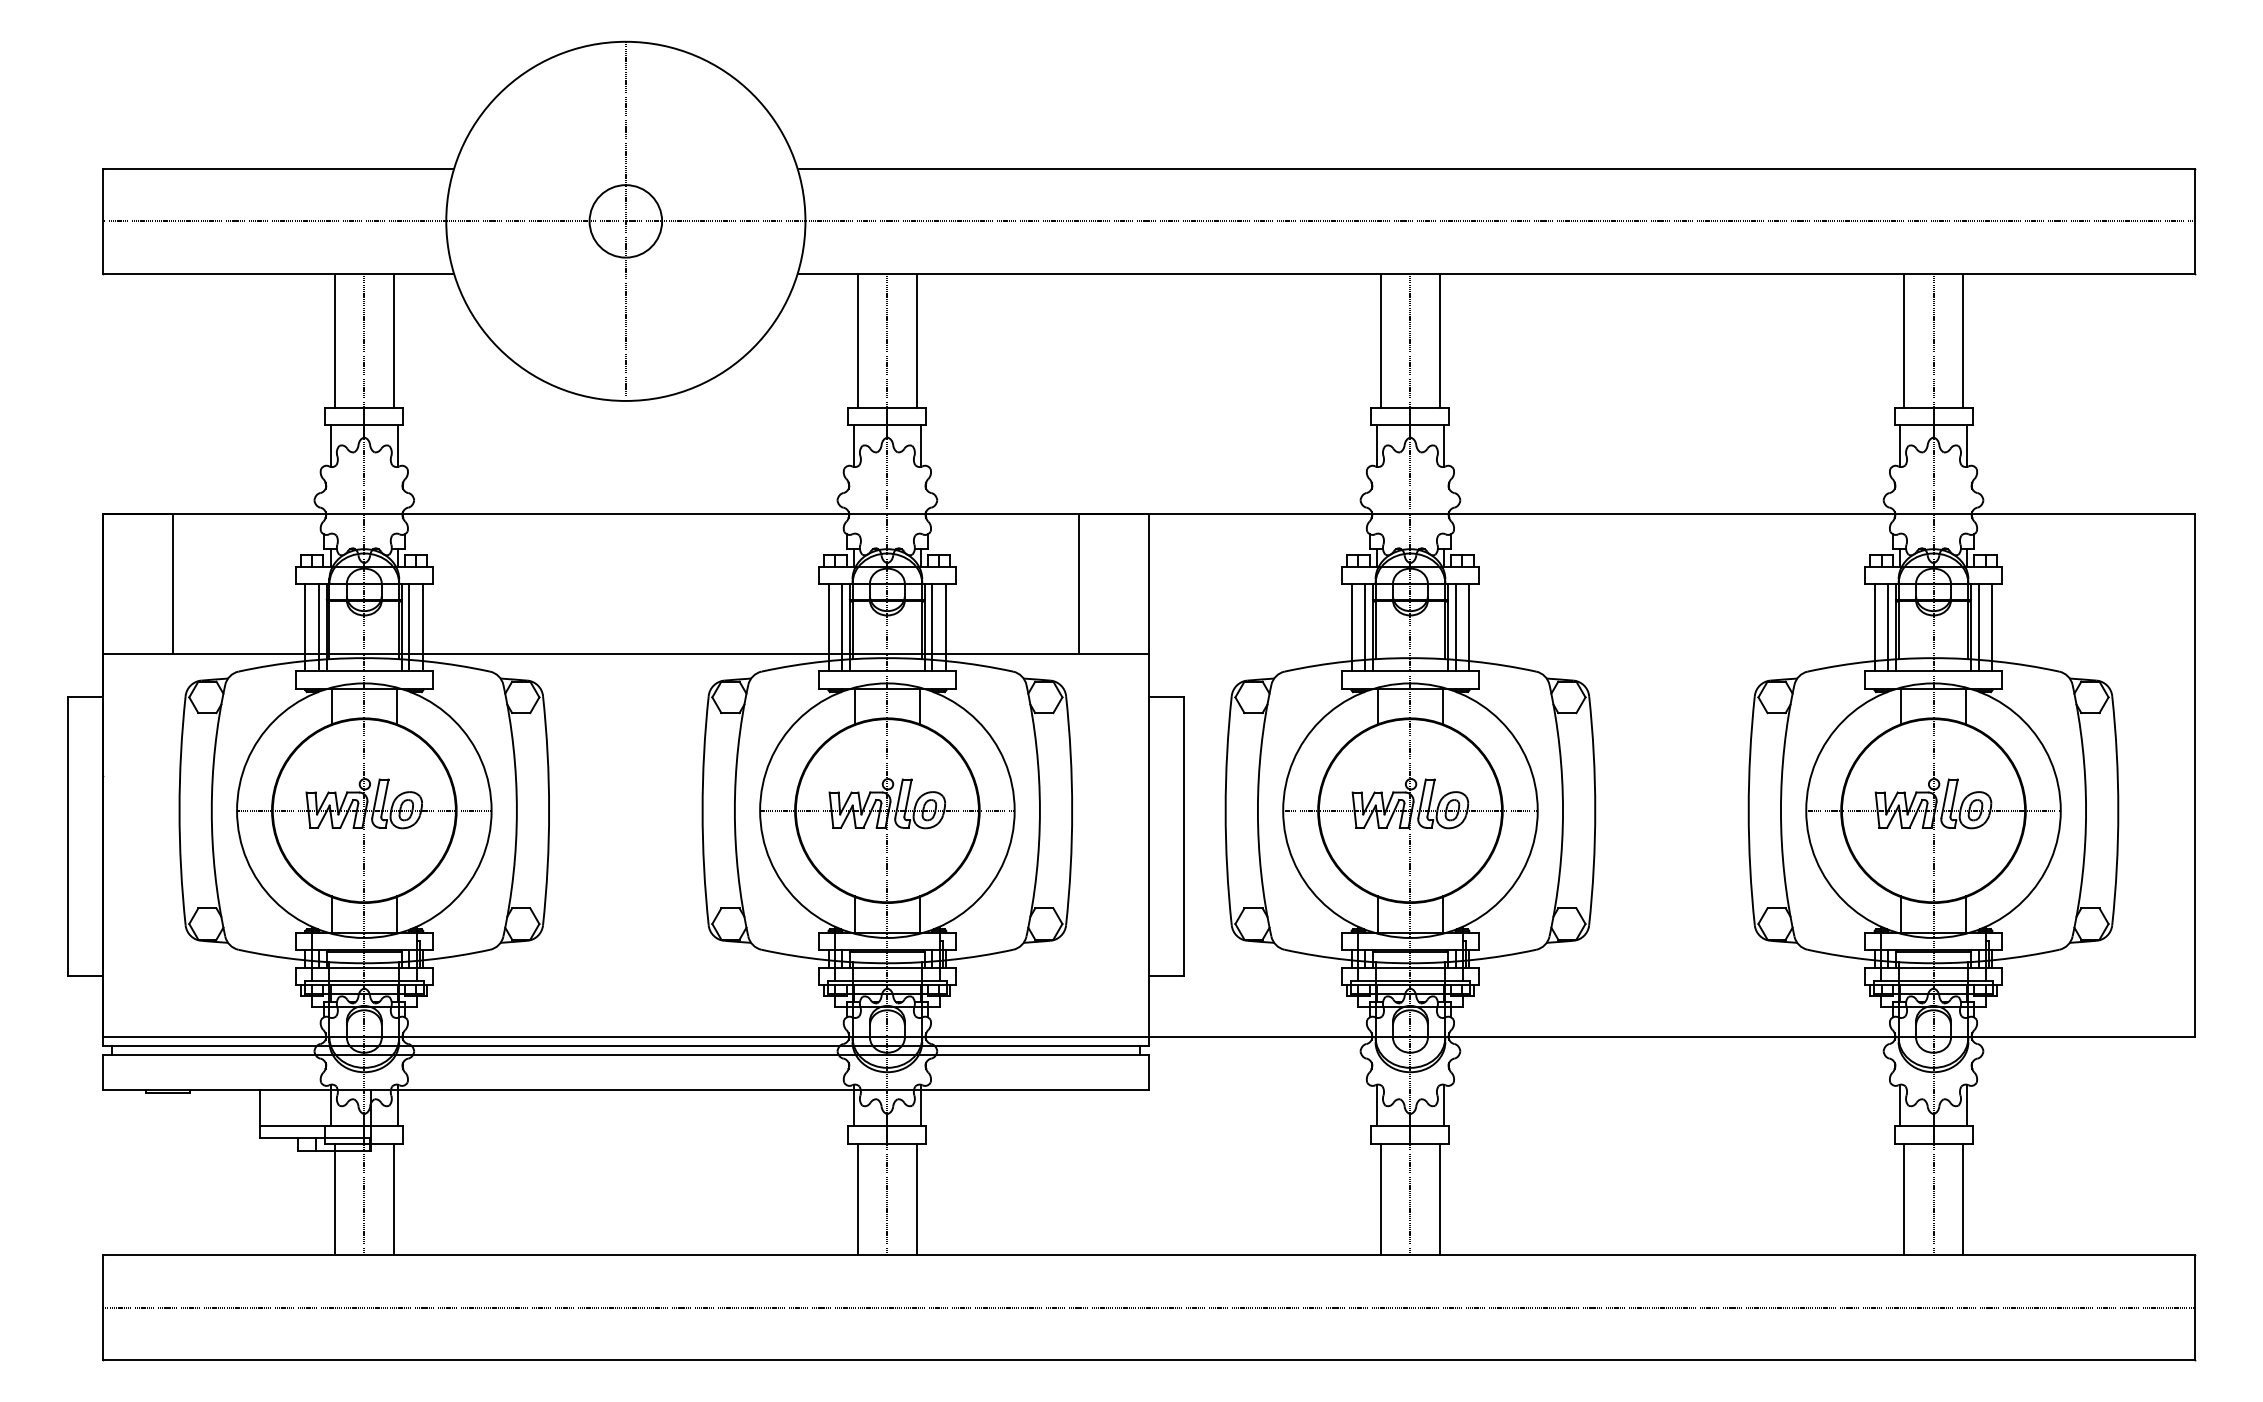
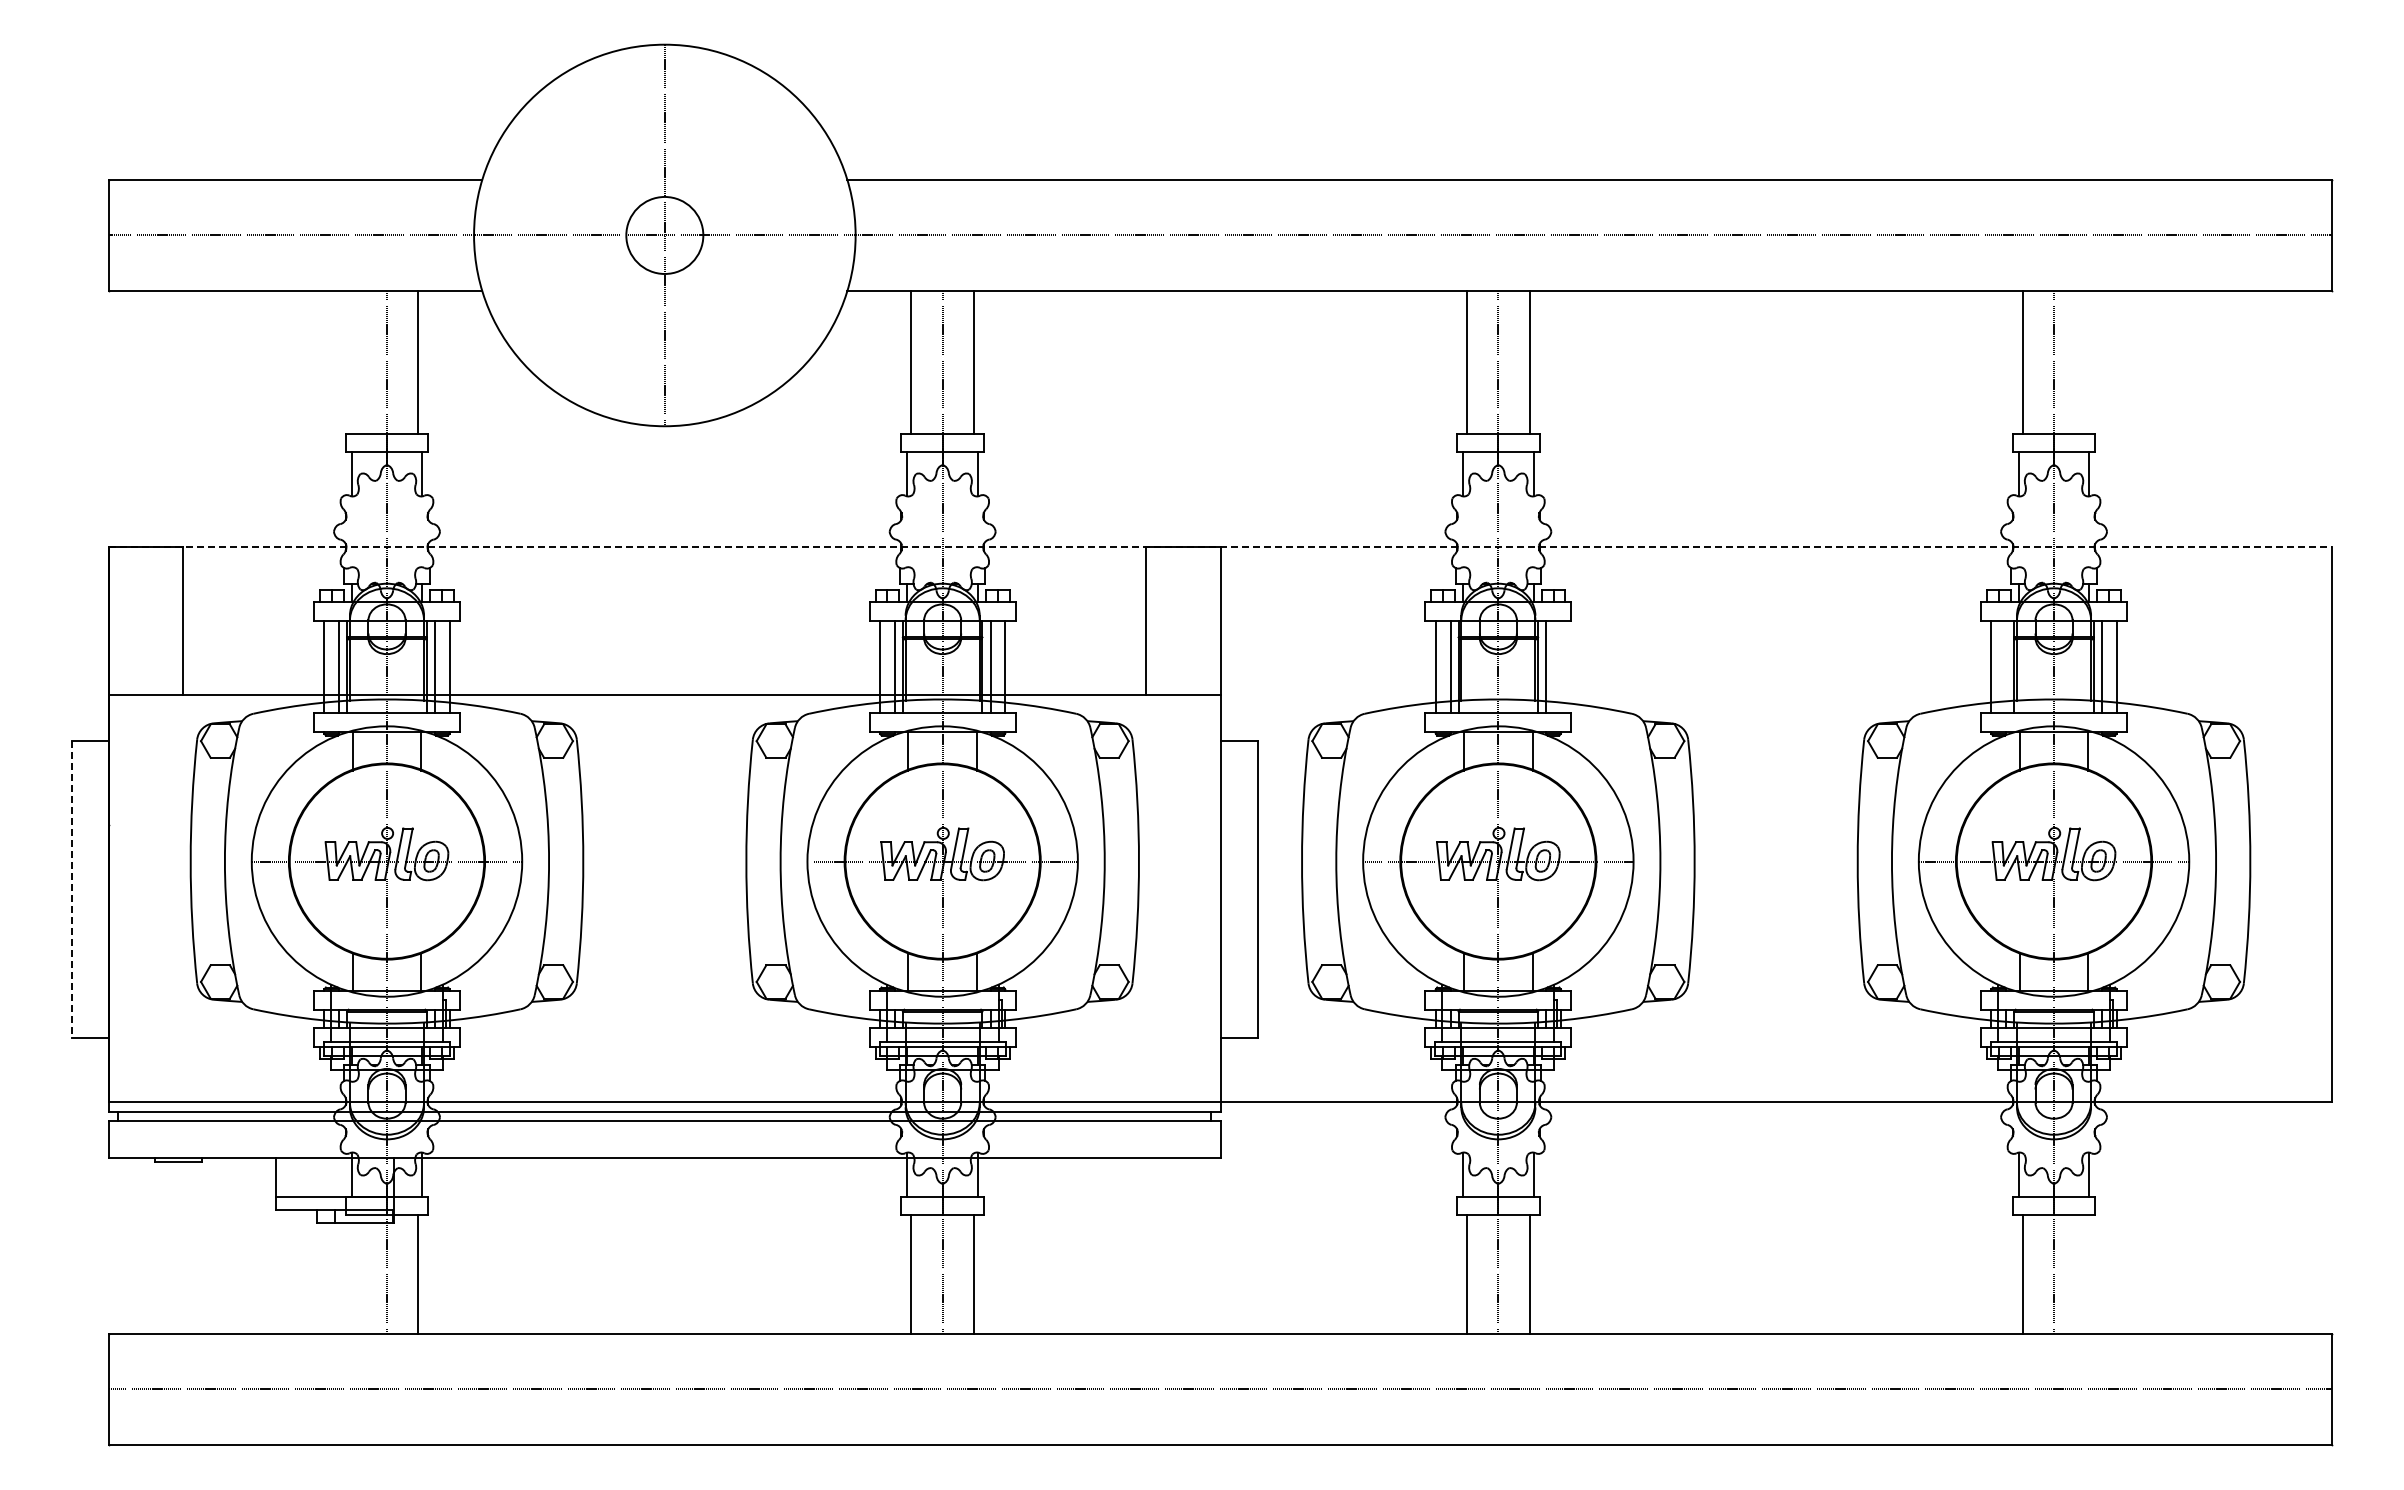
line: (334, 340) -> (355, 362), removed
line: (1963, 340) -> (2085, 362), removed
line: (1149, 514) -> (1221, 546), solid -> dashed
line: (1468, 627) -> (1560, 666), removed
line: (1888, 627) -> (2006, 666), removed
line: (68, 837) -> (72, 889), solid -> dashed
line: (334, 1199) -> (355, 1274), removed
line: (1963, 1199) -> (2085, 1274), removed

